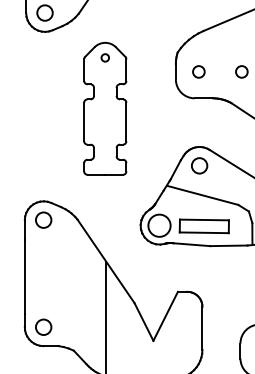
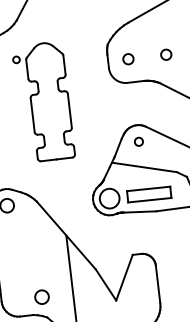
circle: (104, 57) -> (15, 59), moved
circle: (199, 165) -> (138, 141), size x0.6
circle: (43, 326) -> (41, 296), moved

